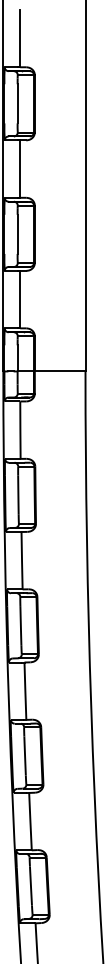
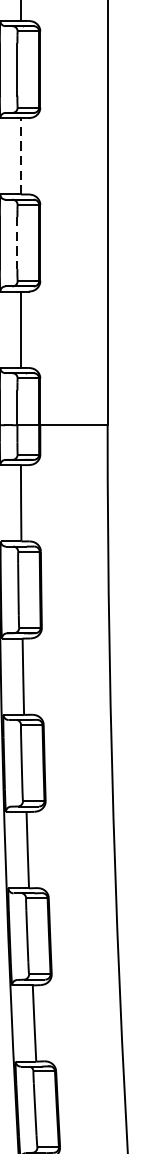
line: (20, 169) -> (21, 156), solid -> dashed
line: (17, 234) -> (17, 243), solid -> dashed

